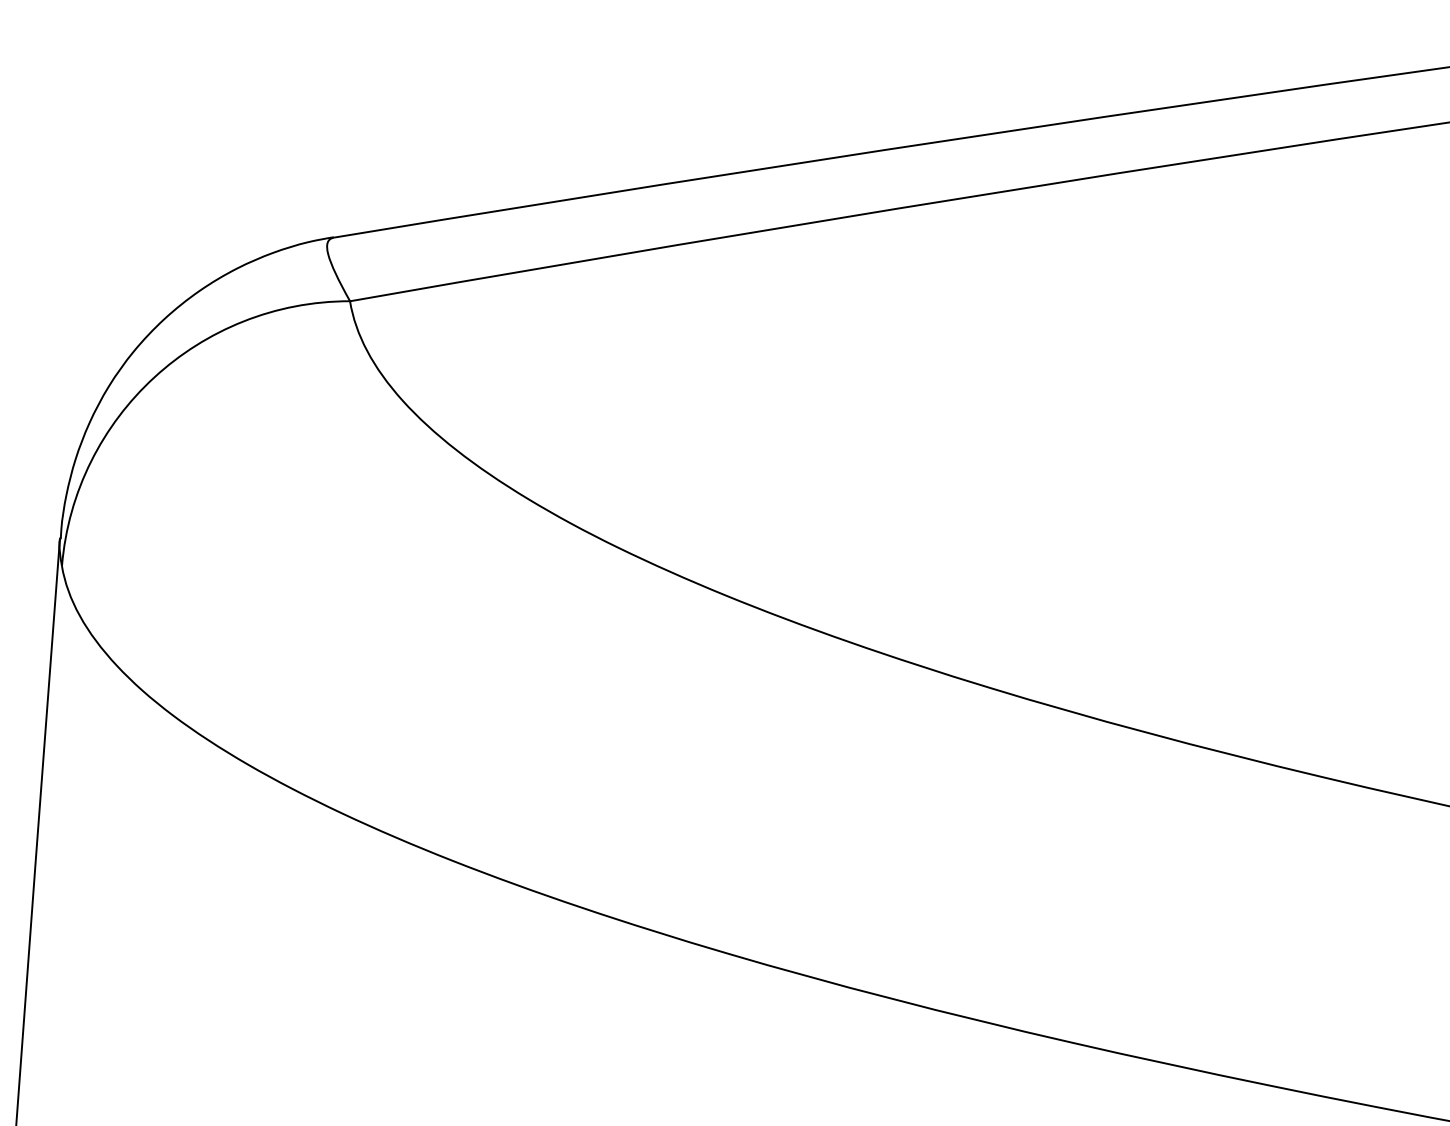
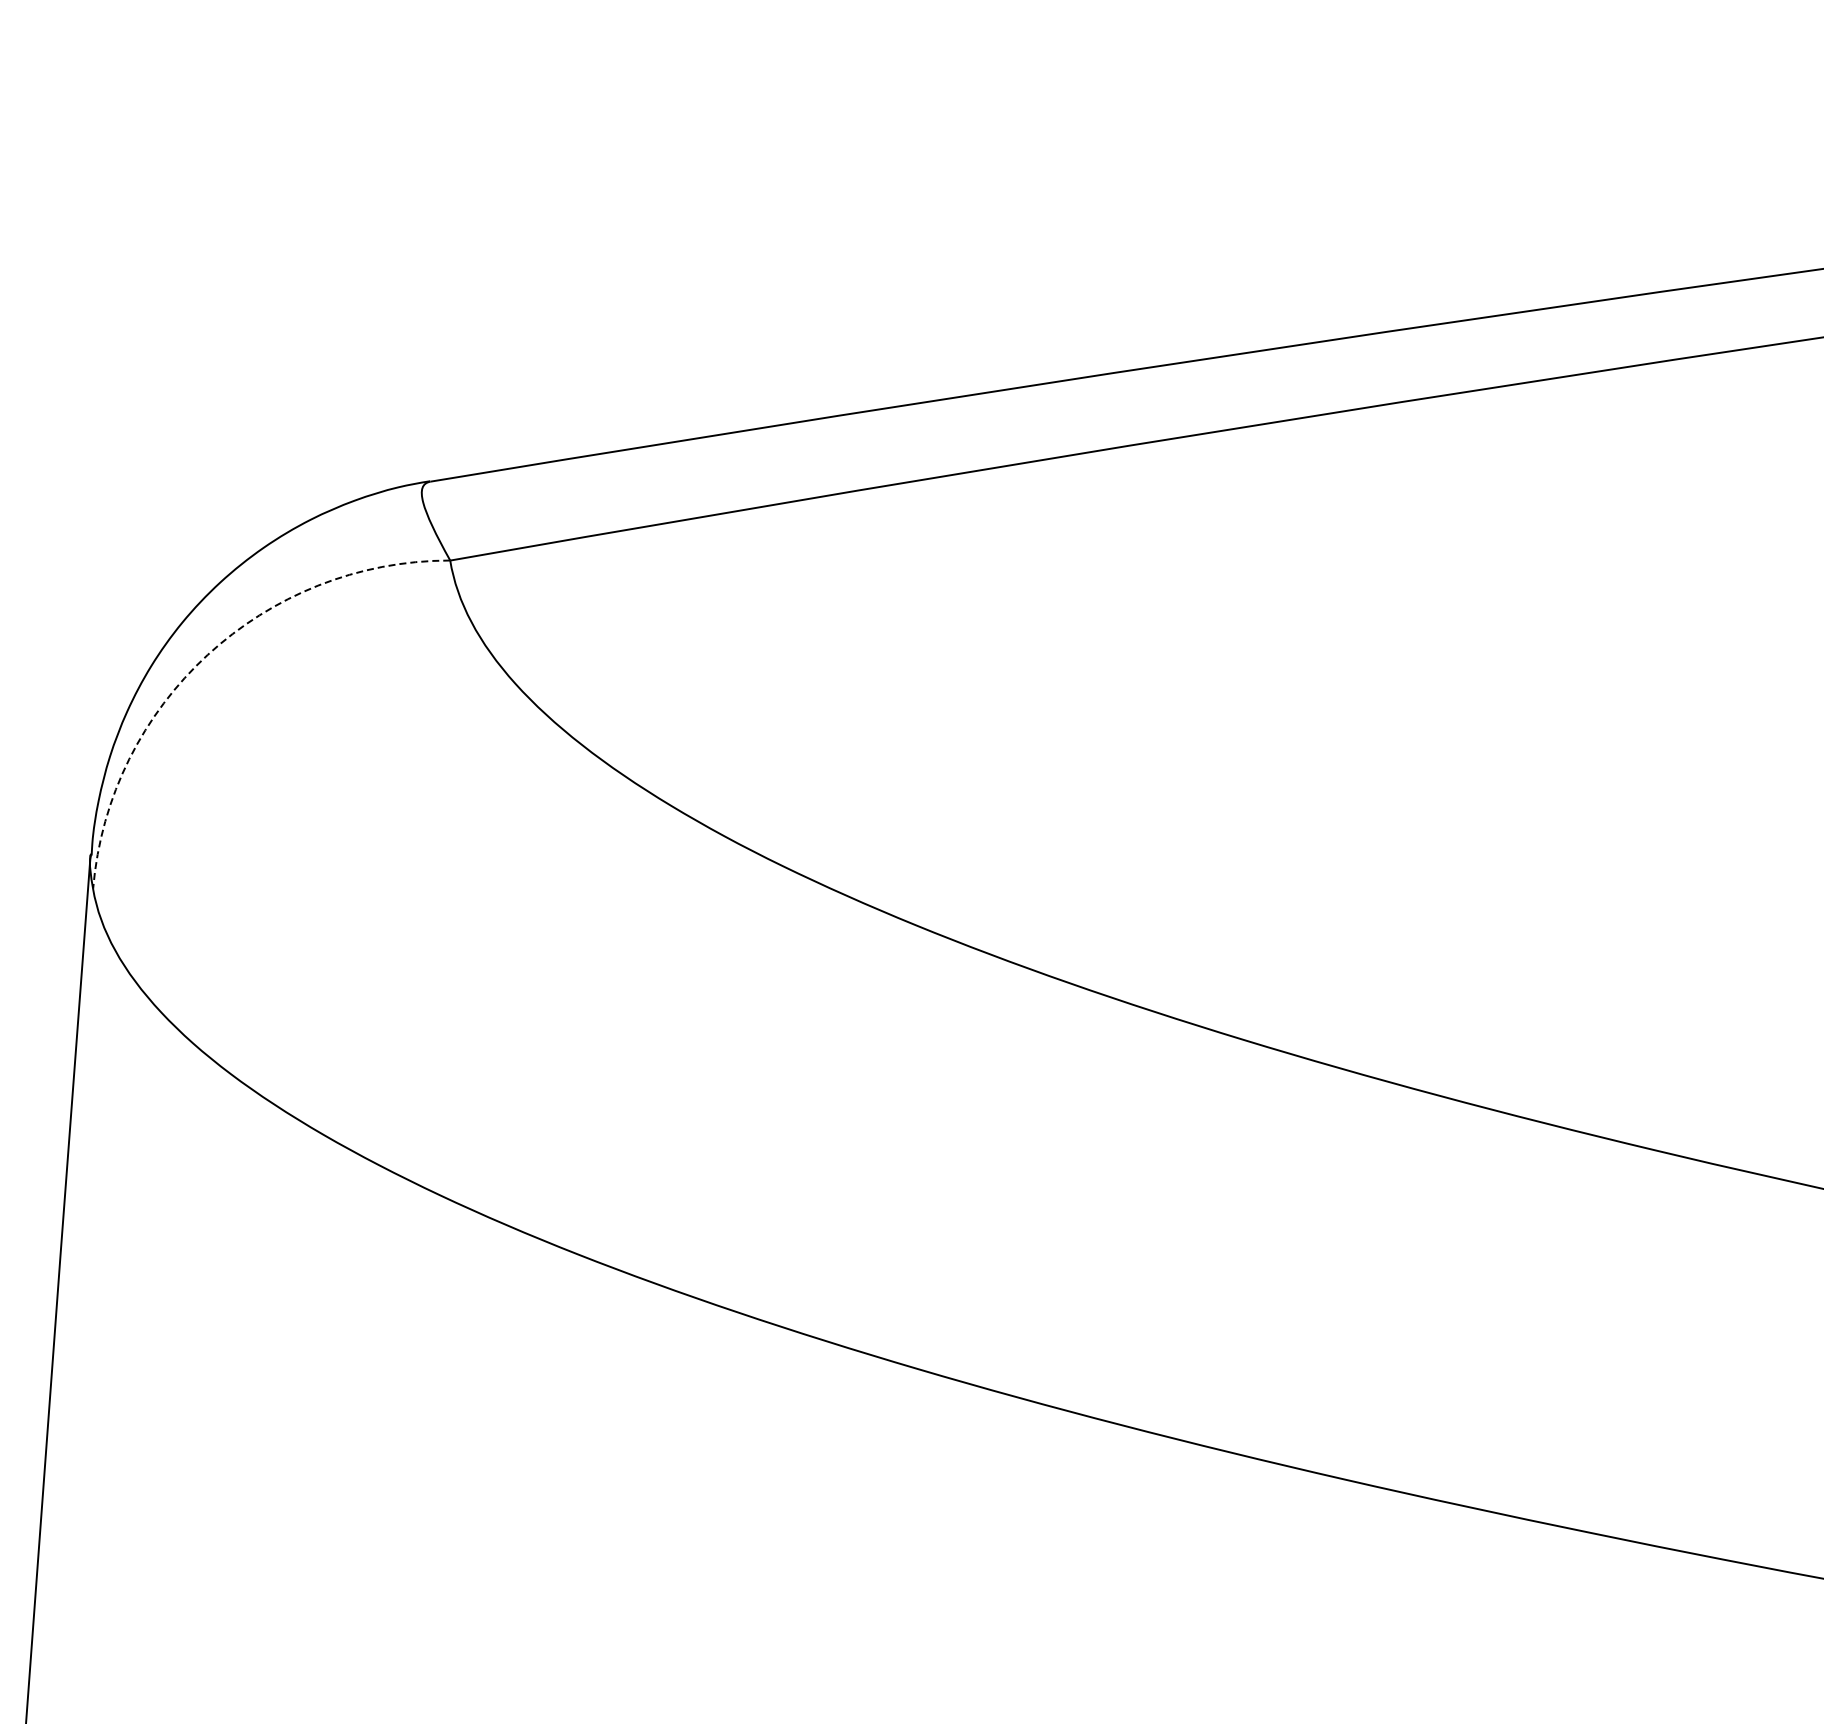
arc: (154, 377) -> (207, 655), solid -> dashed

